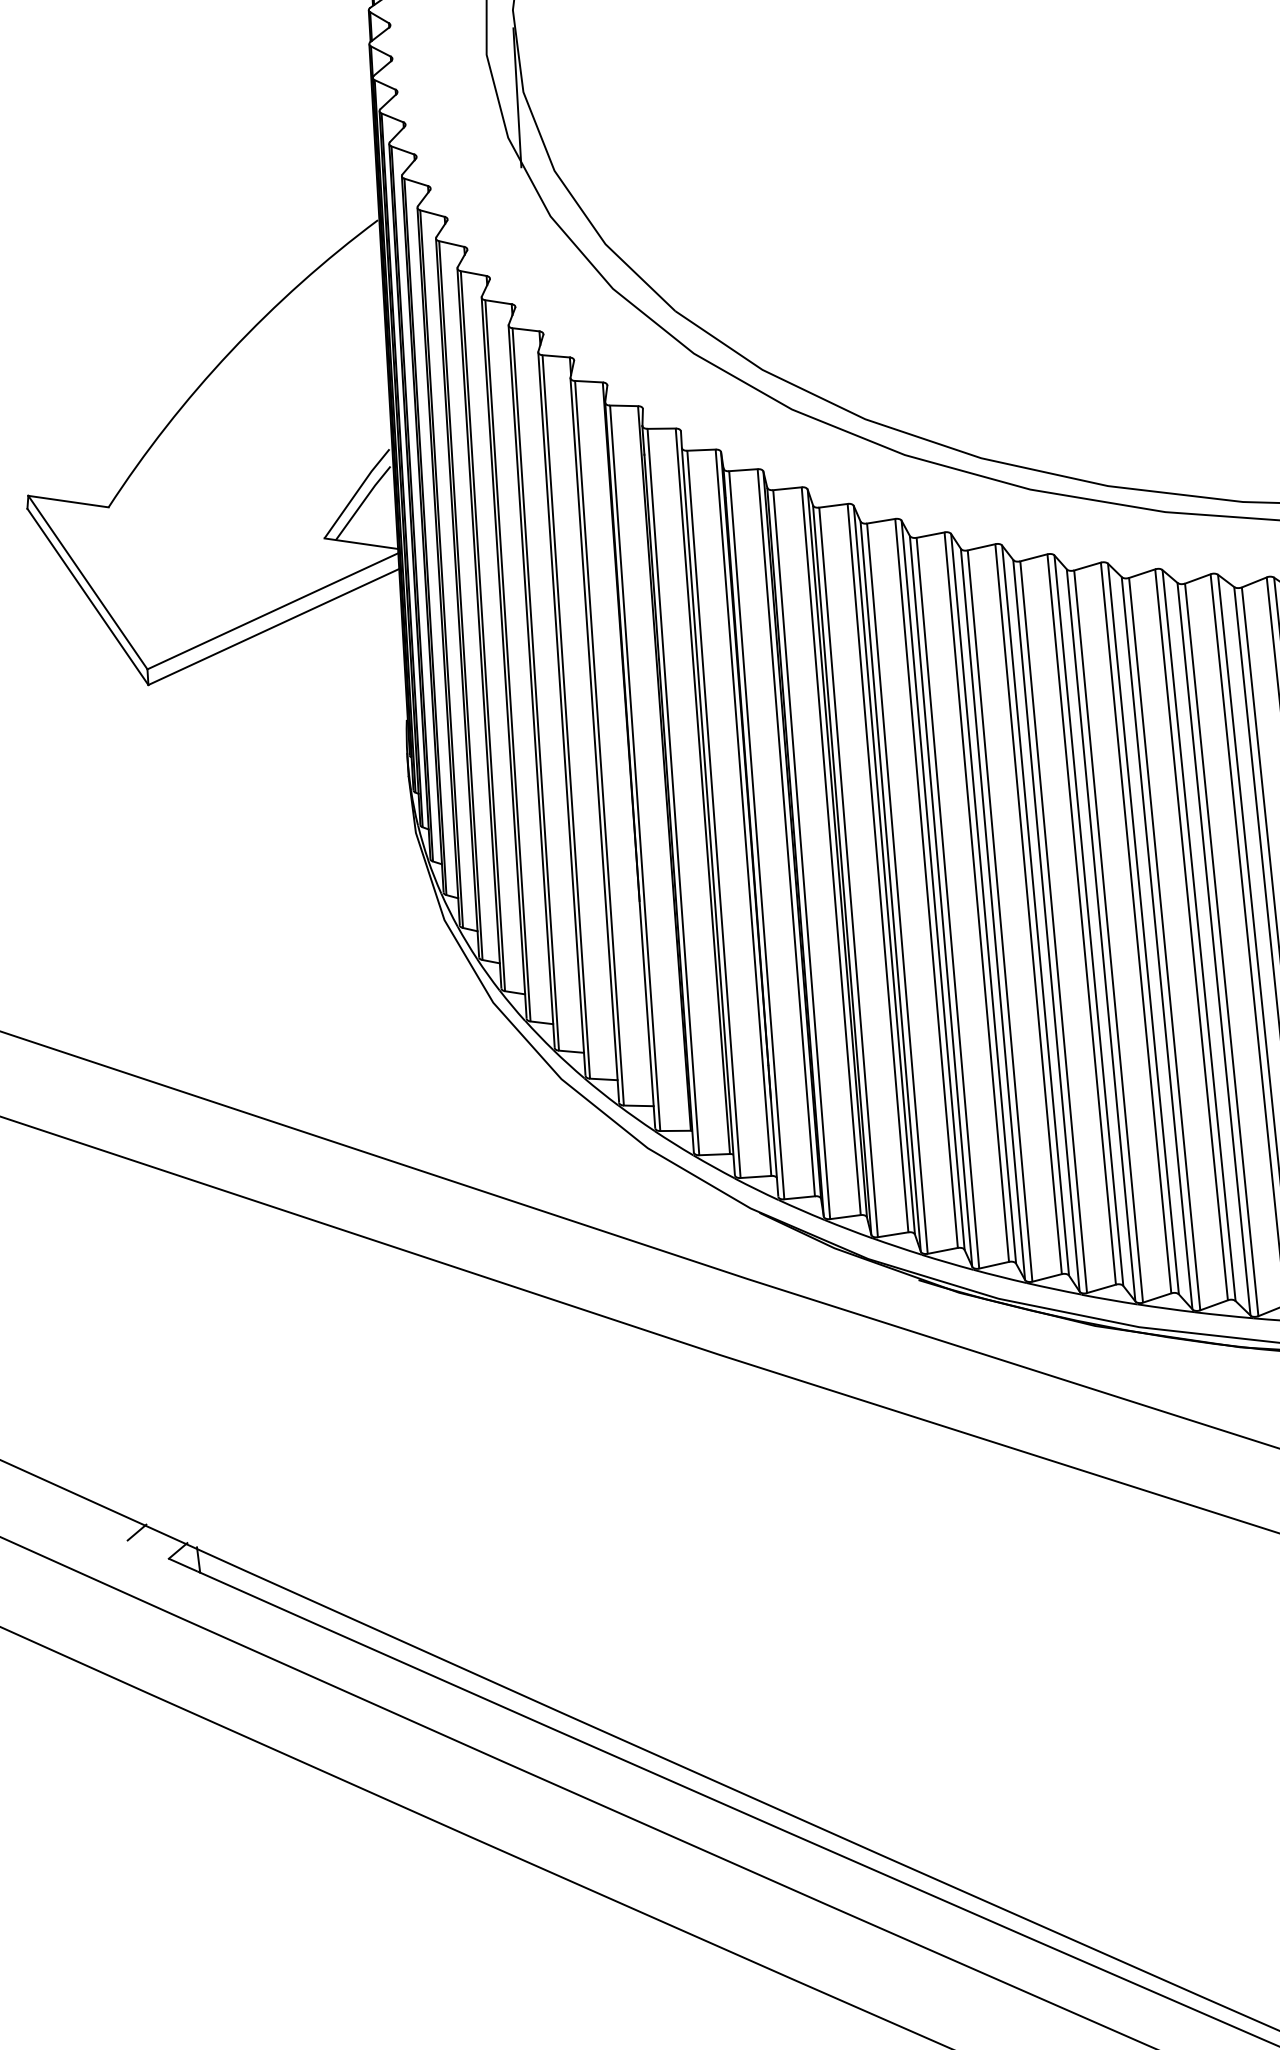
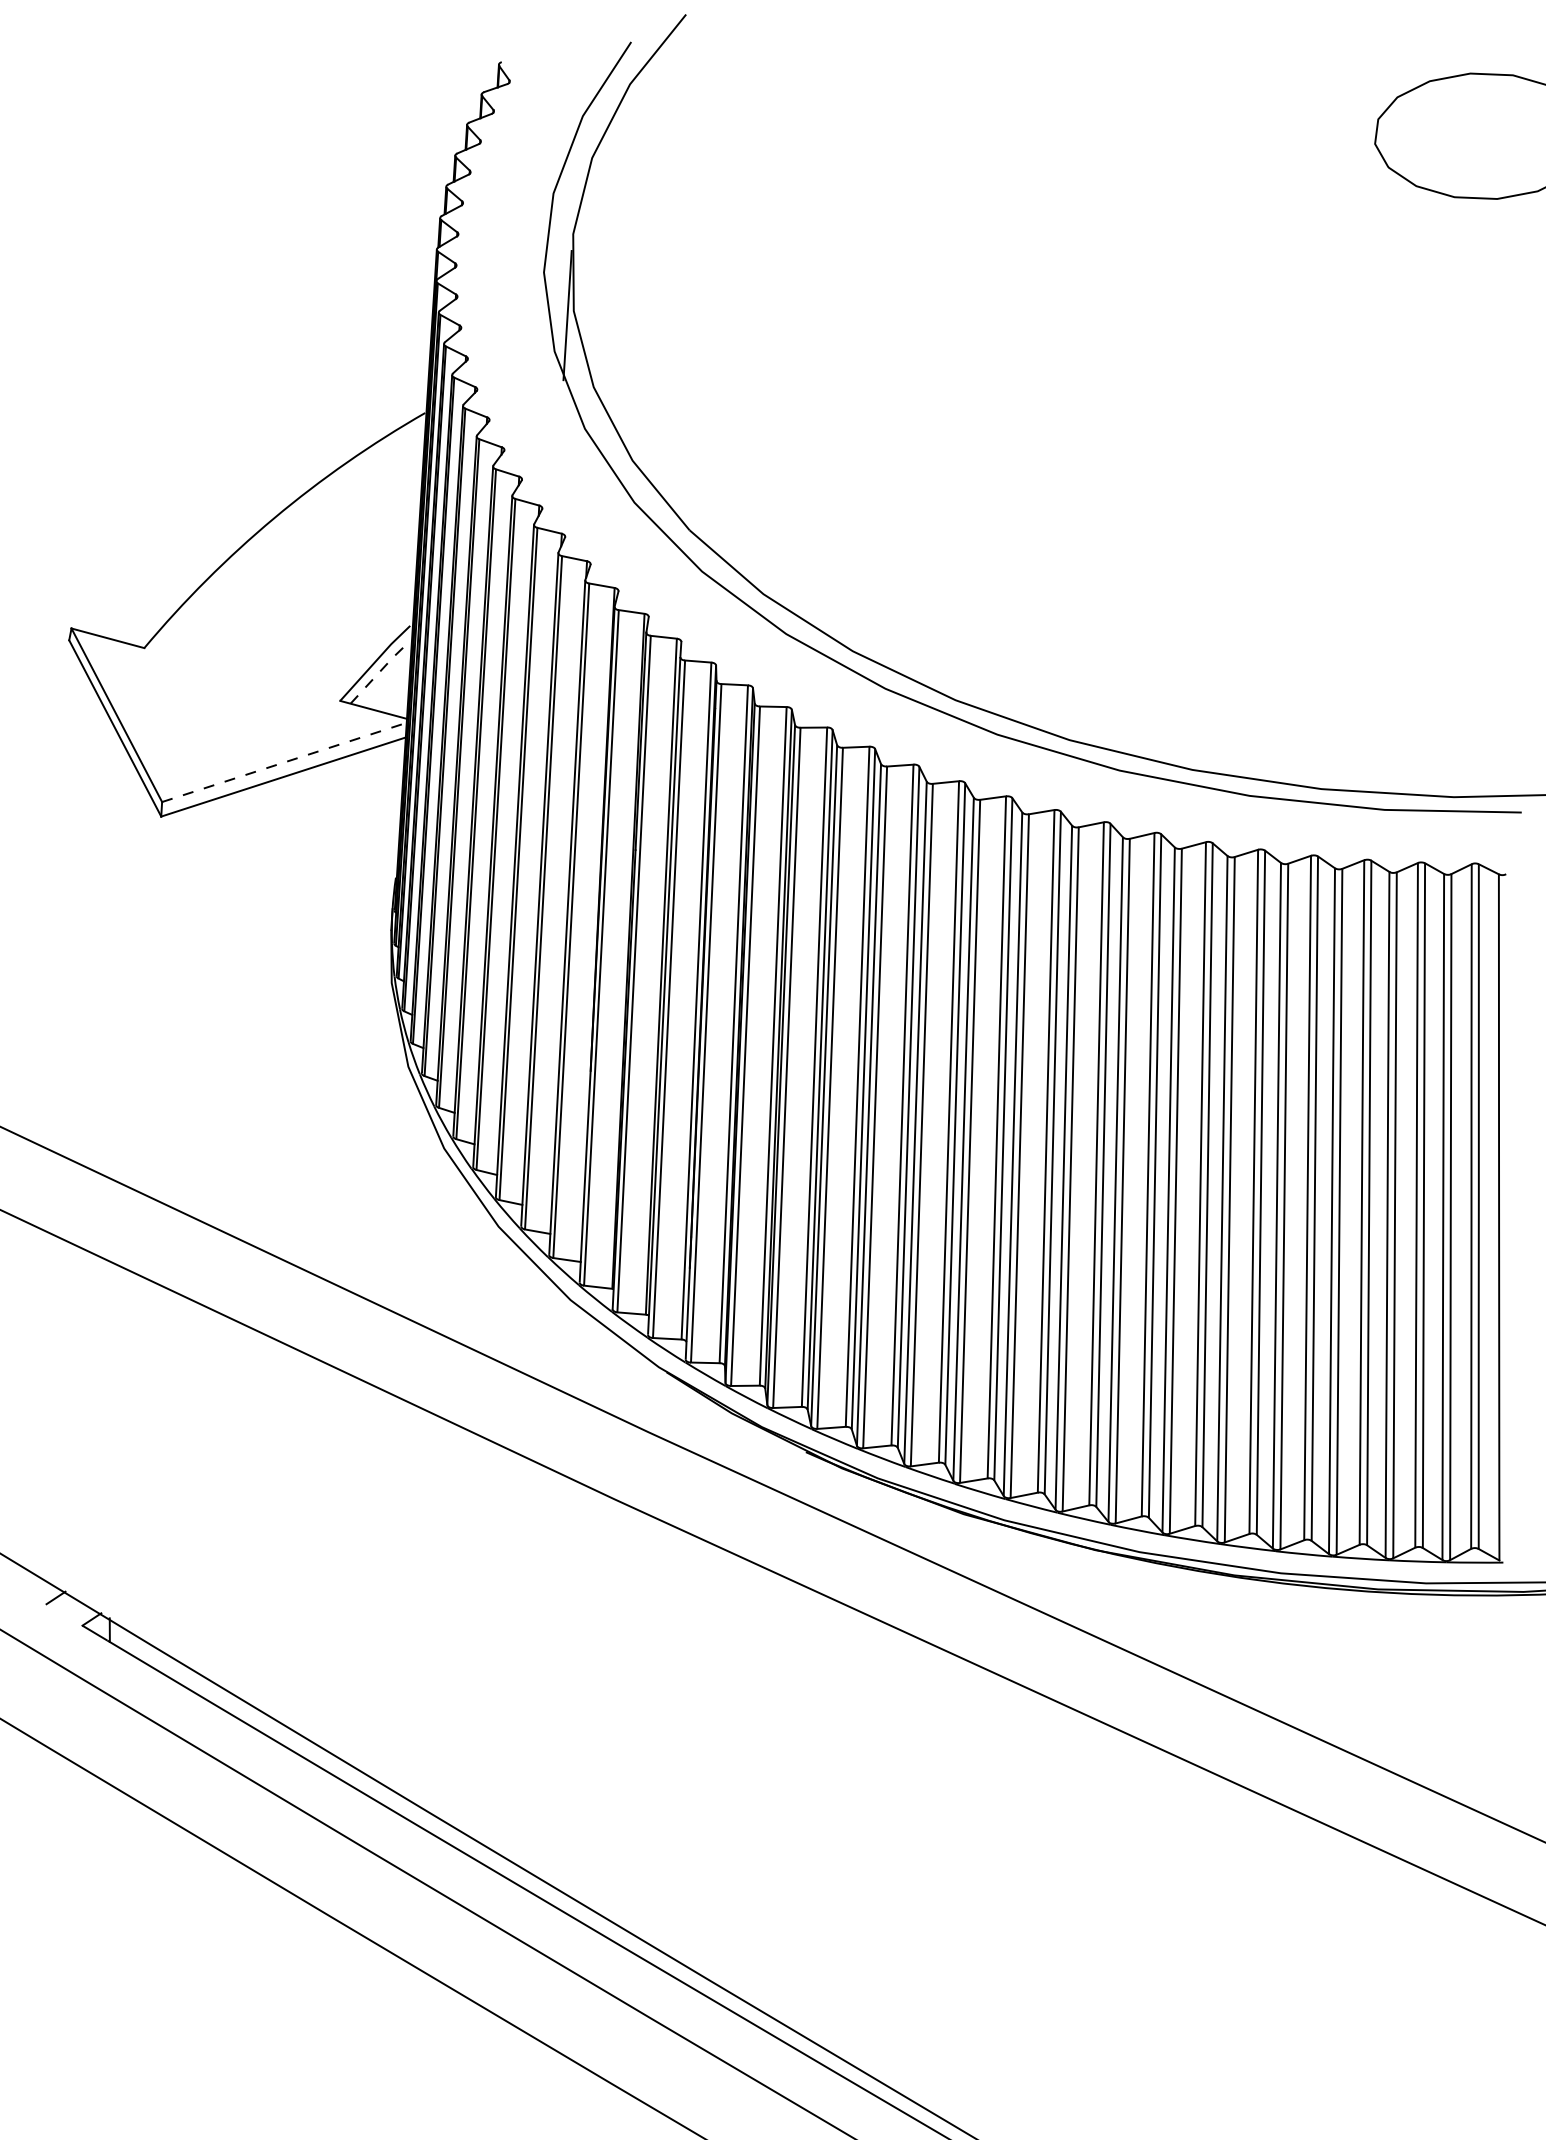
line: (363, 501) -> (380, 671), solid -> dashed
line: (272, 611) -> (284, 762), solid -> dashed

